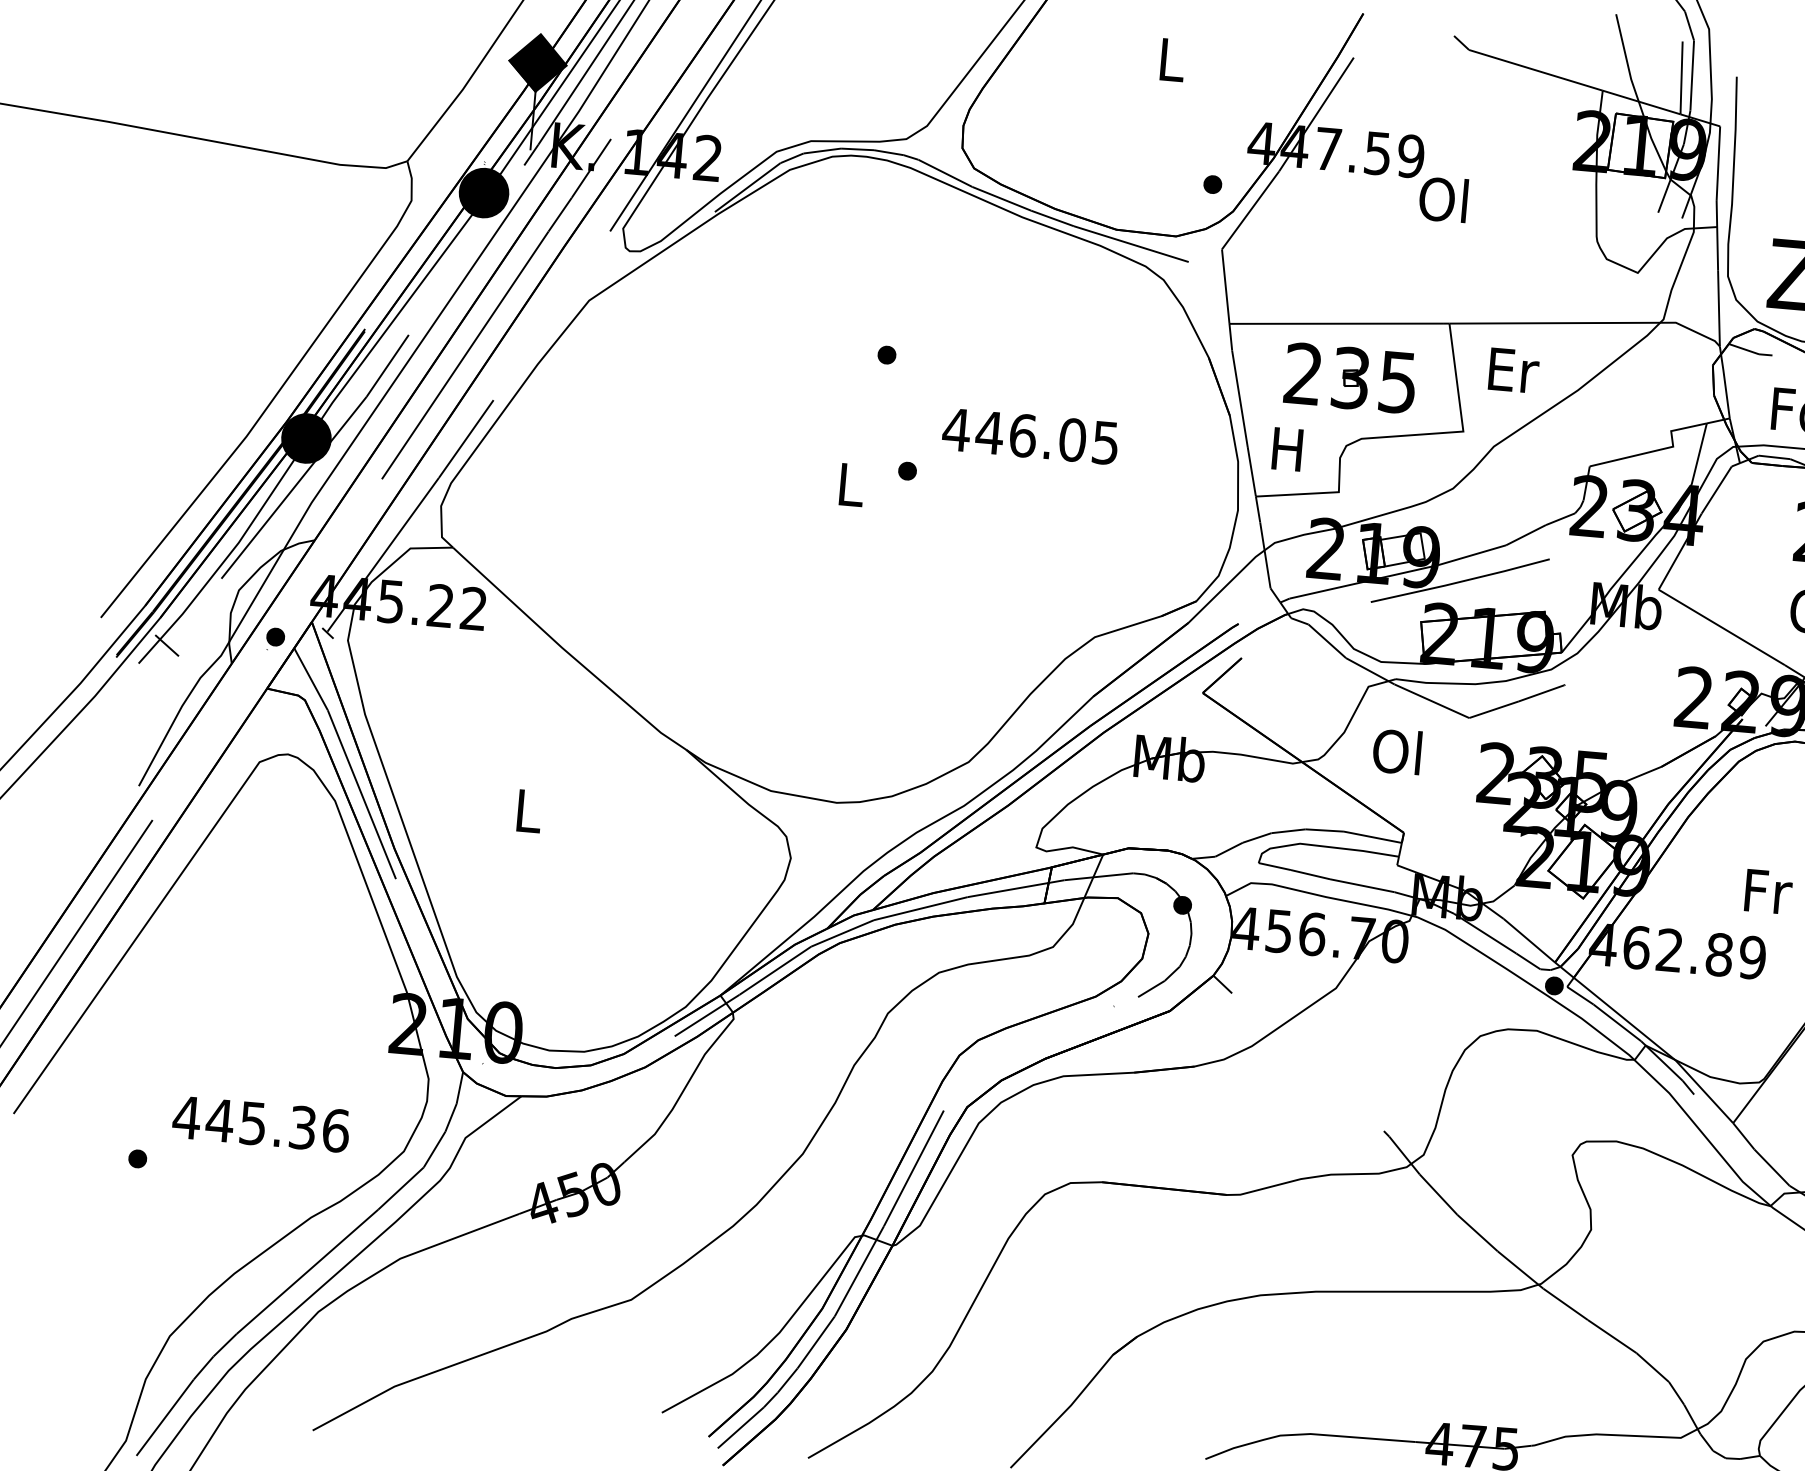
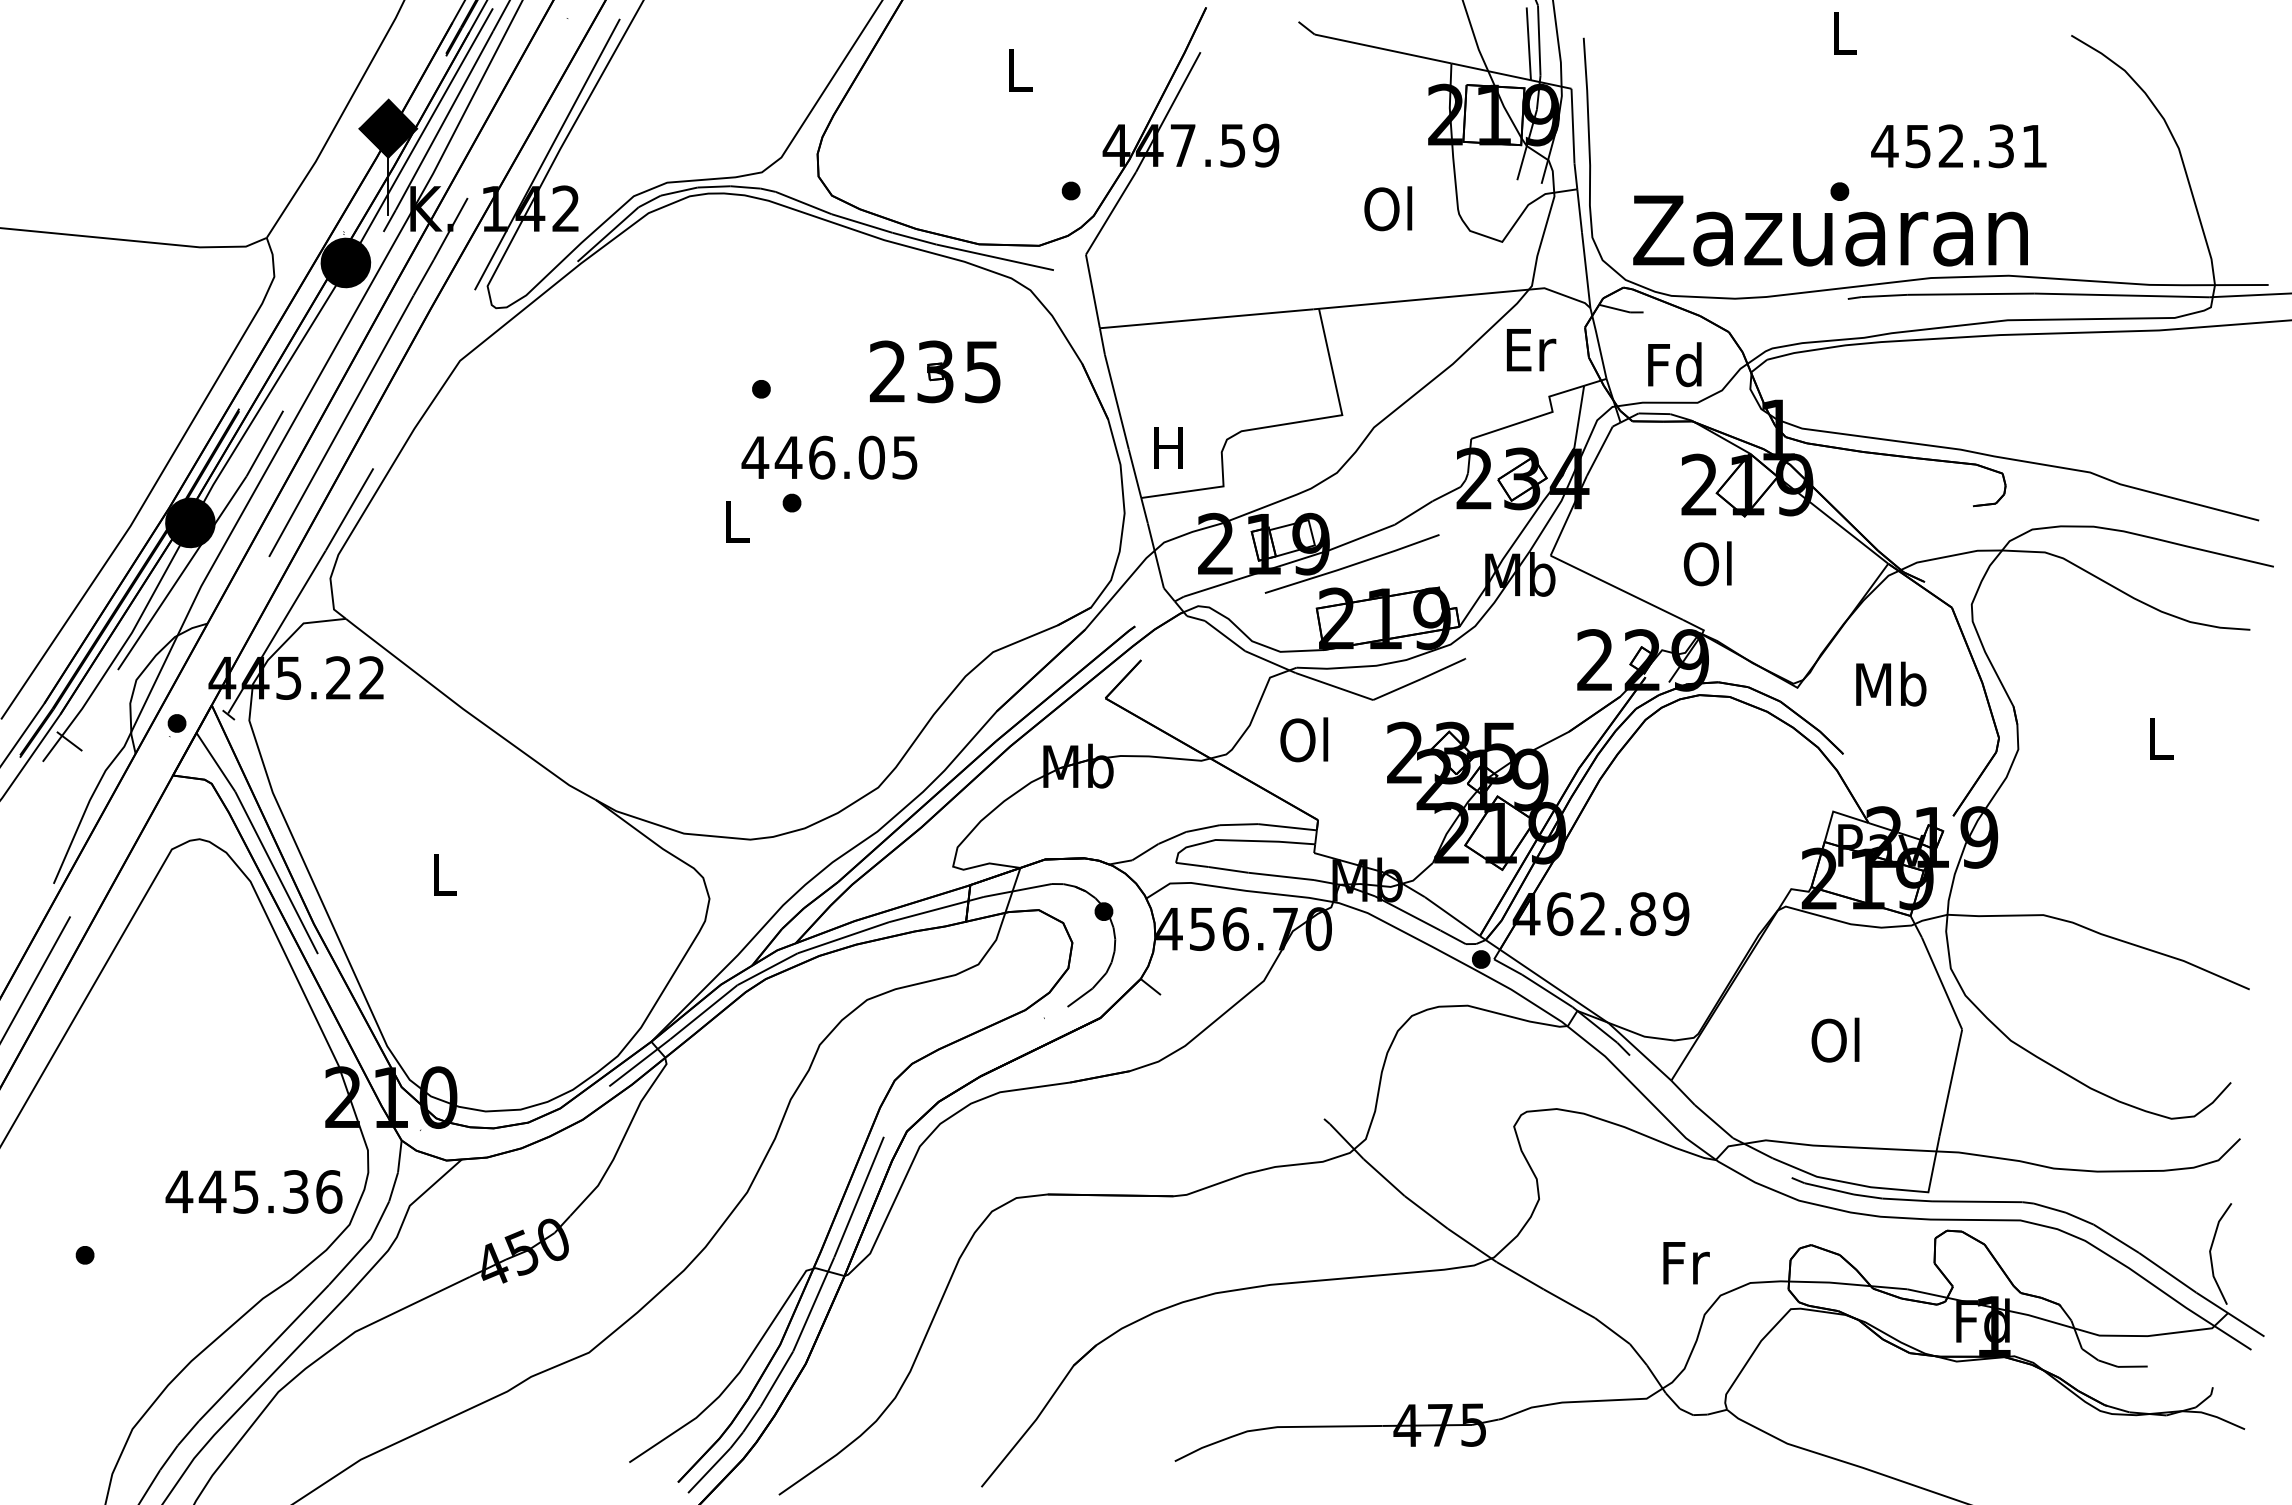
text: (1443, 199) -> (1388, 208), moved
text: (1514, 371) -> (1531, 350), moved
part: (1350, 377) -> (935, 371), moved
text: (1030, 436) -> (829, 457), moved
text: (1768, 892) -> (1686, 1263), moved
text: (260, 1123) -> (253, 1191), moved

